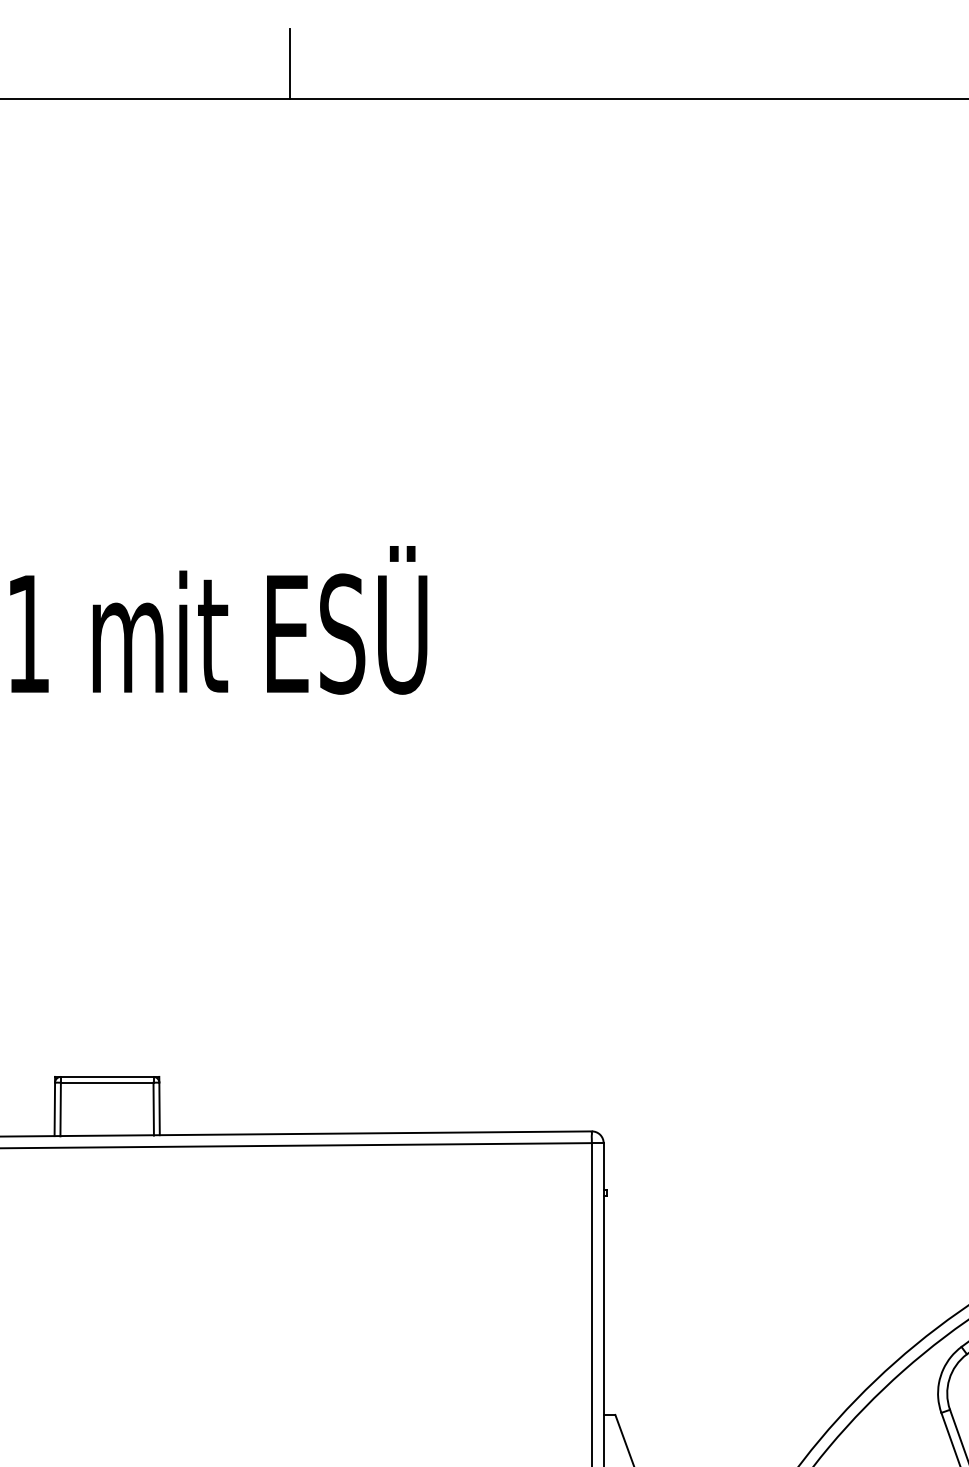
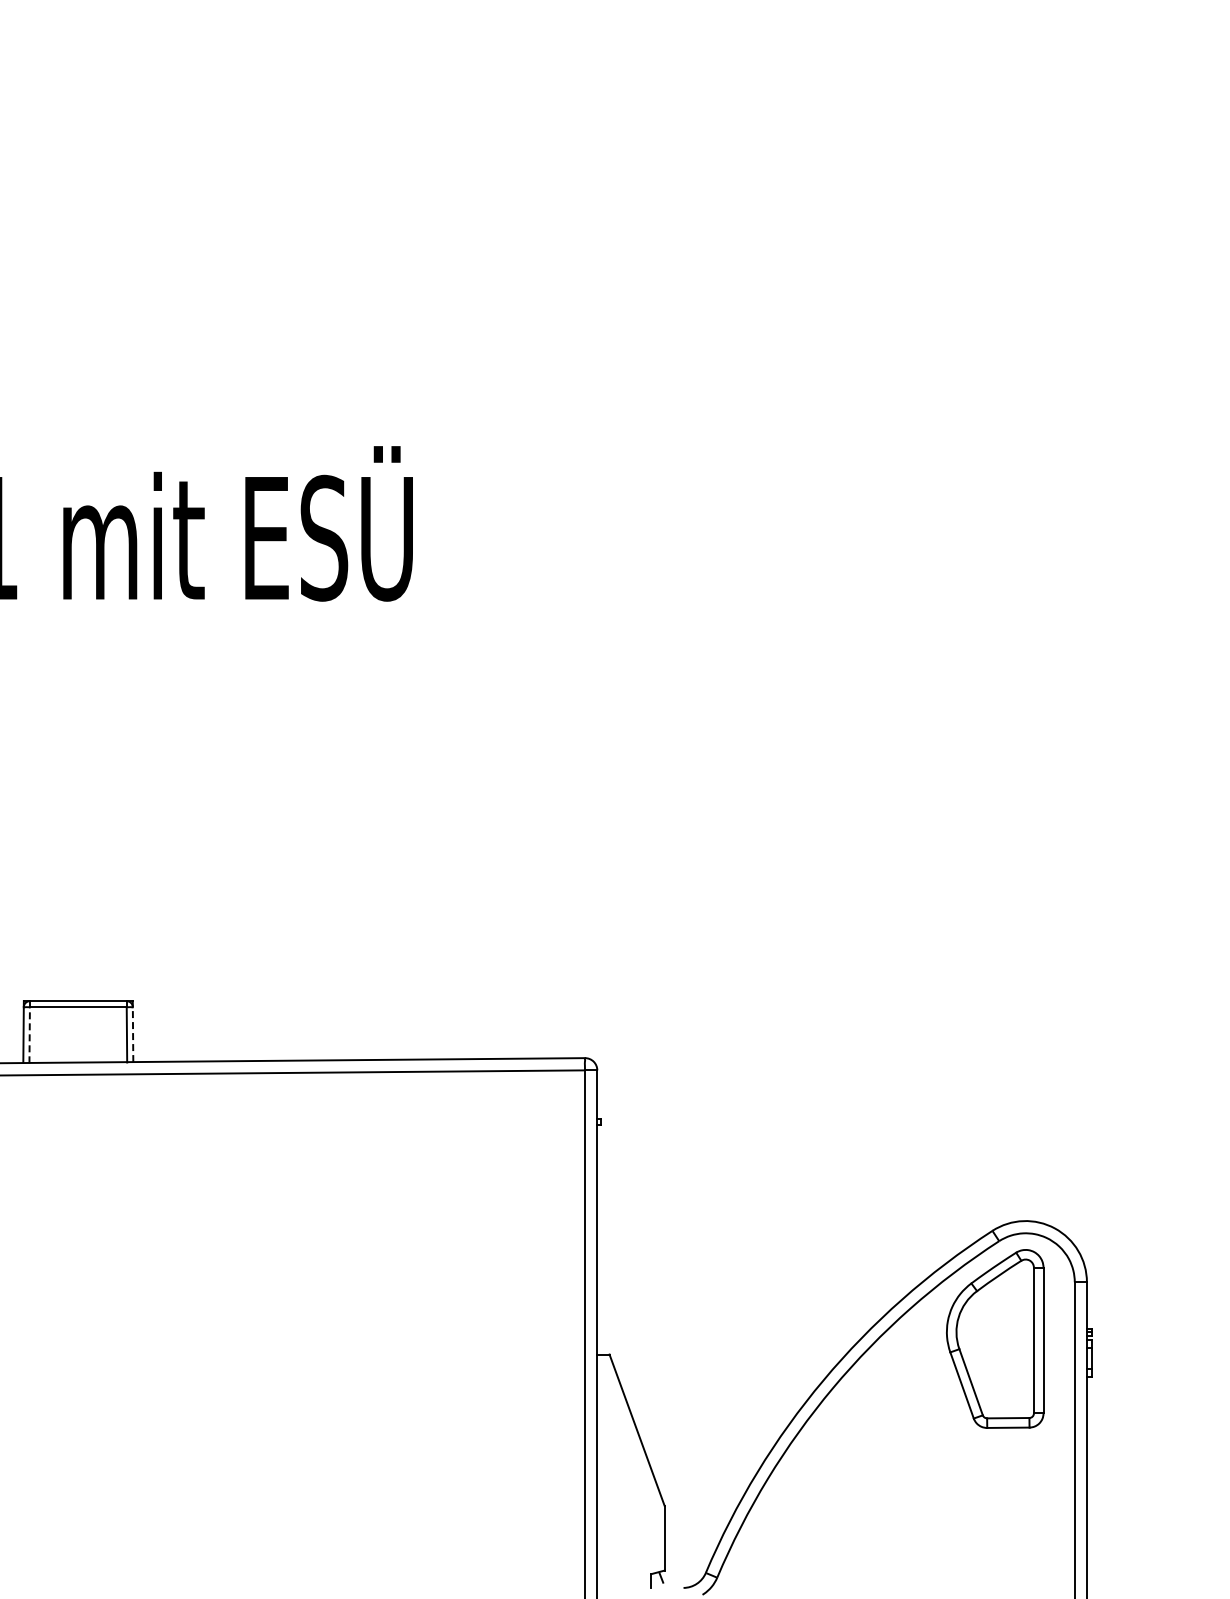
line: (60, 1108) -> (29, 1034), solid -> dashed
line: (159, 1108) -> (133, 1034), solid -> dashed

